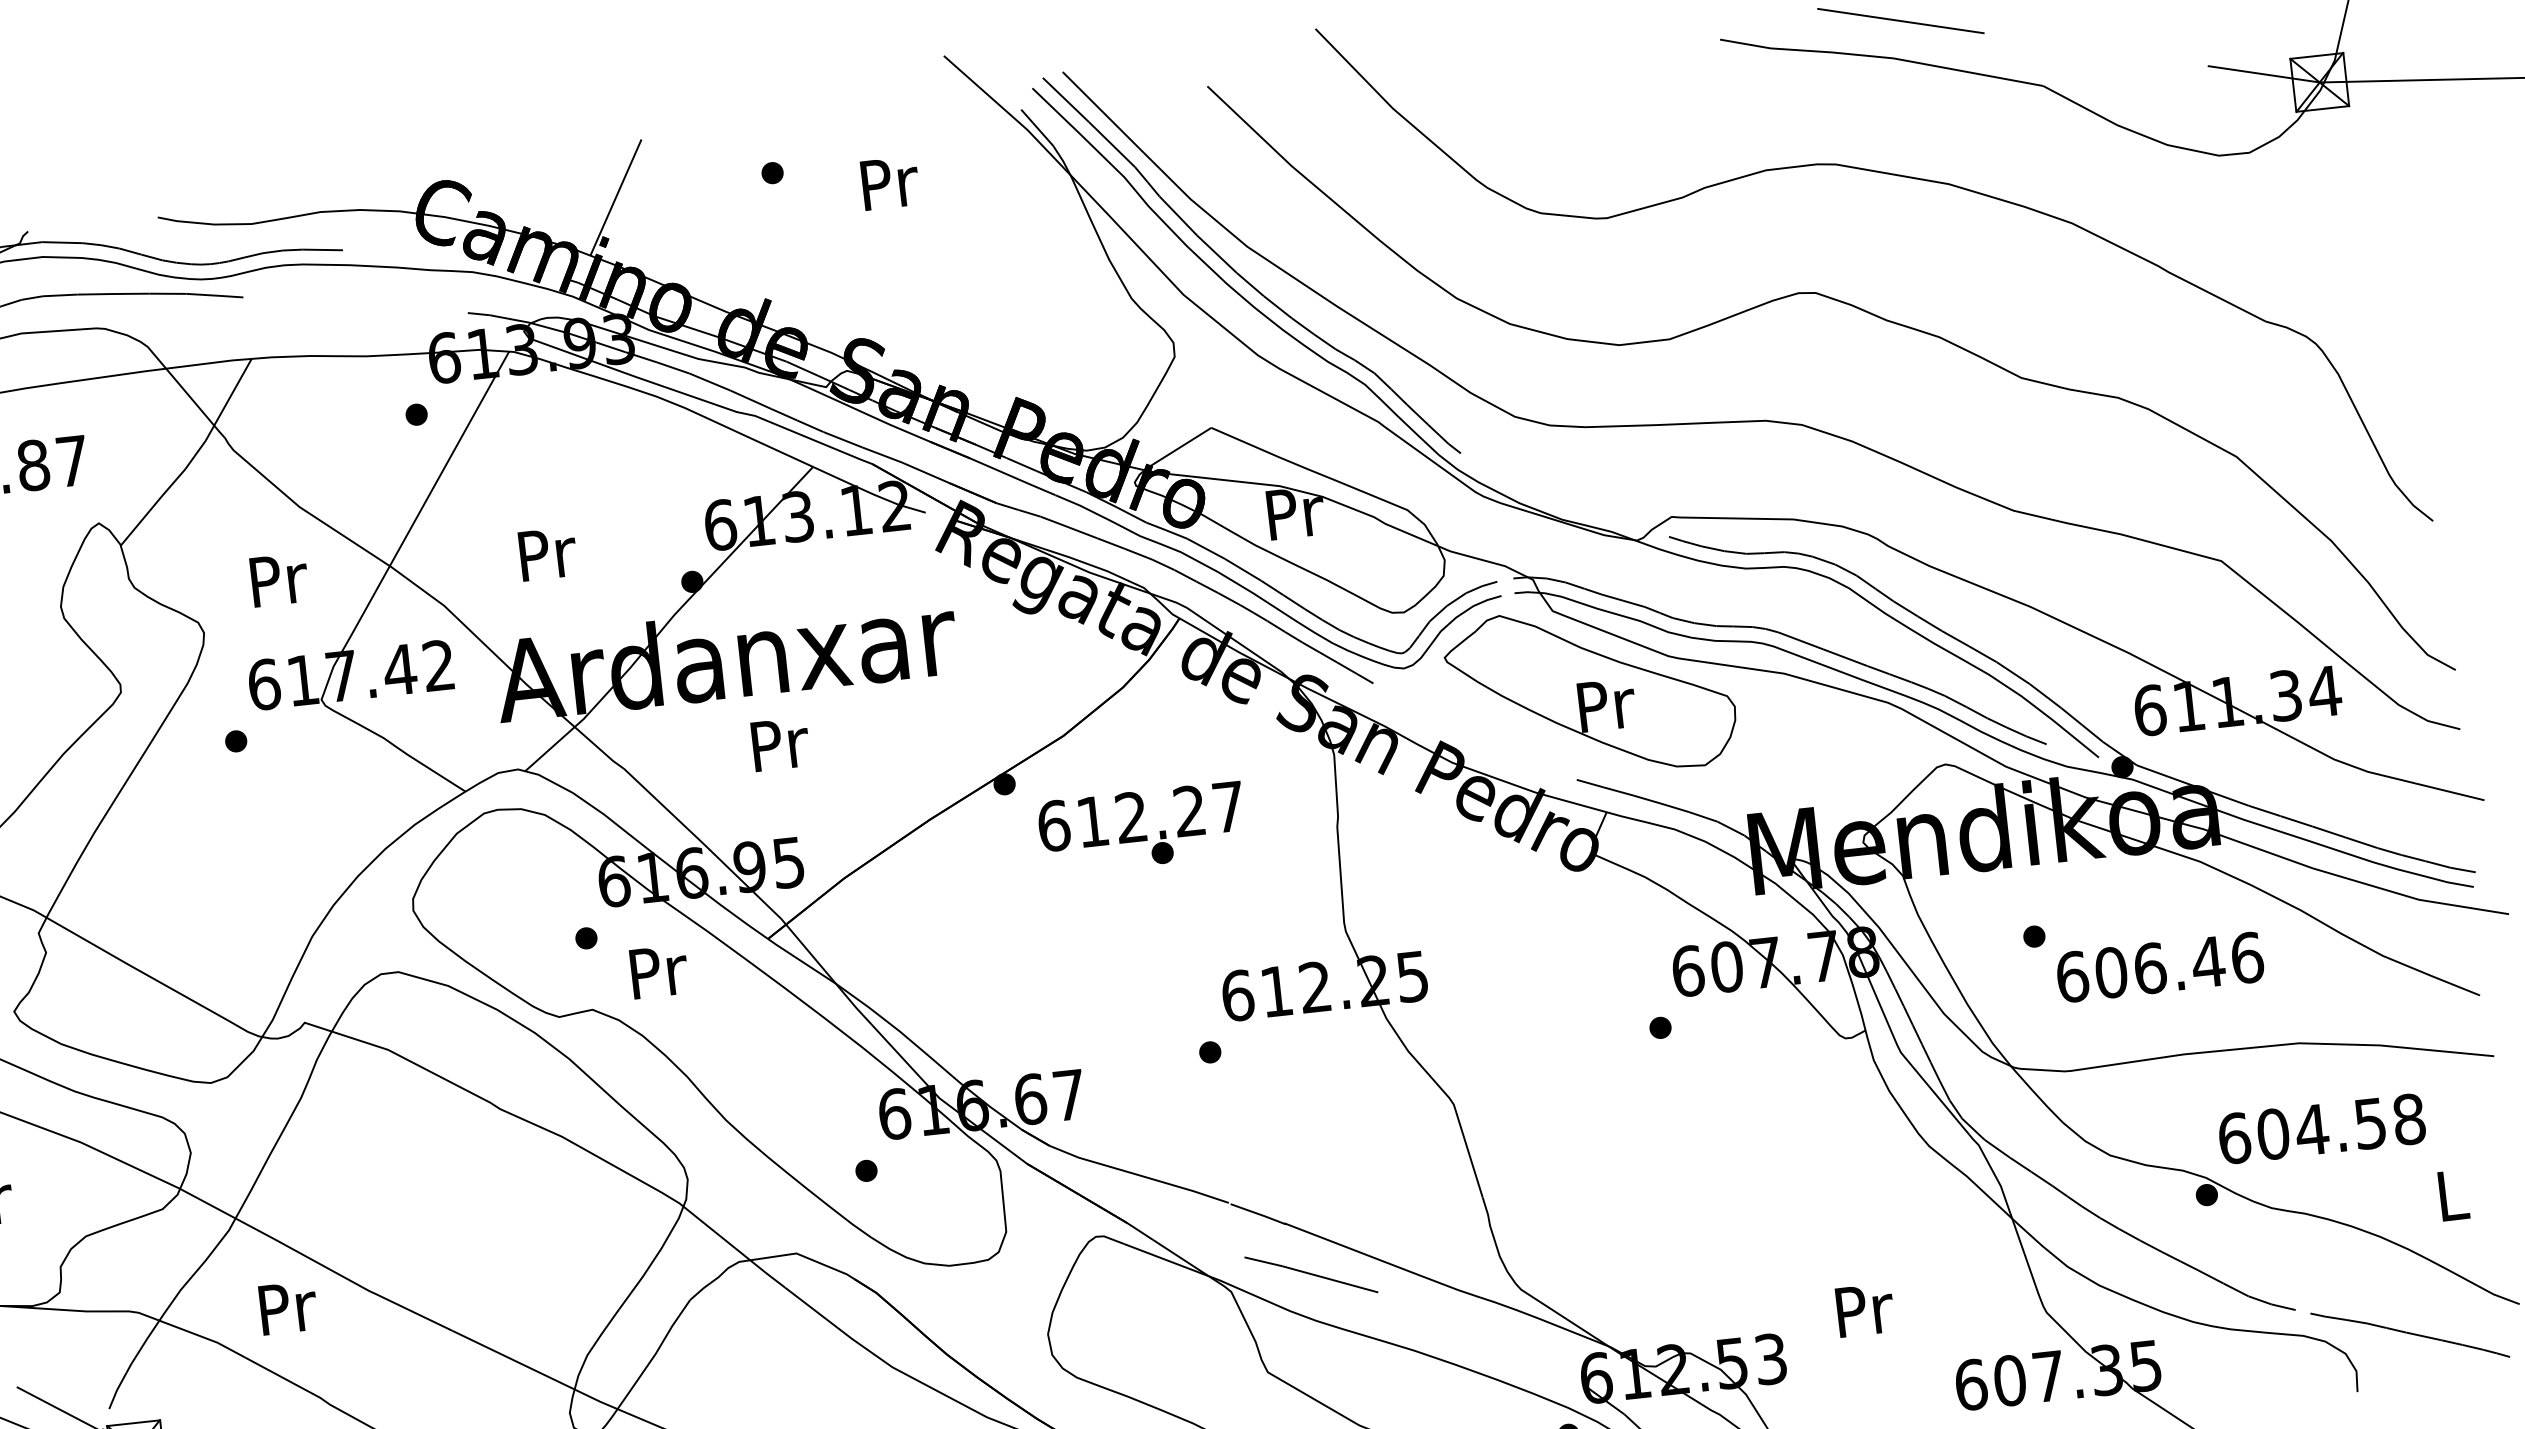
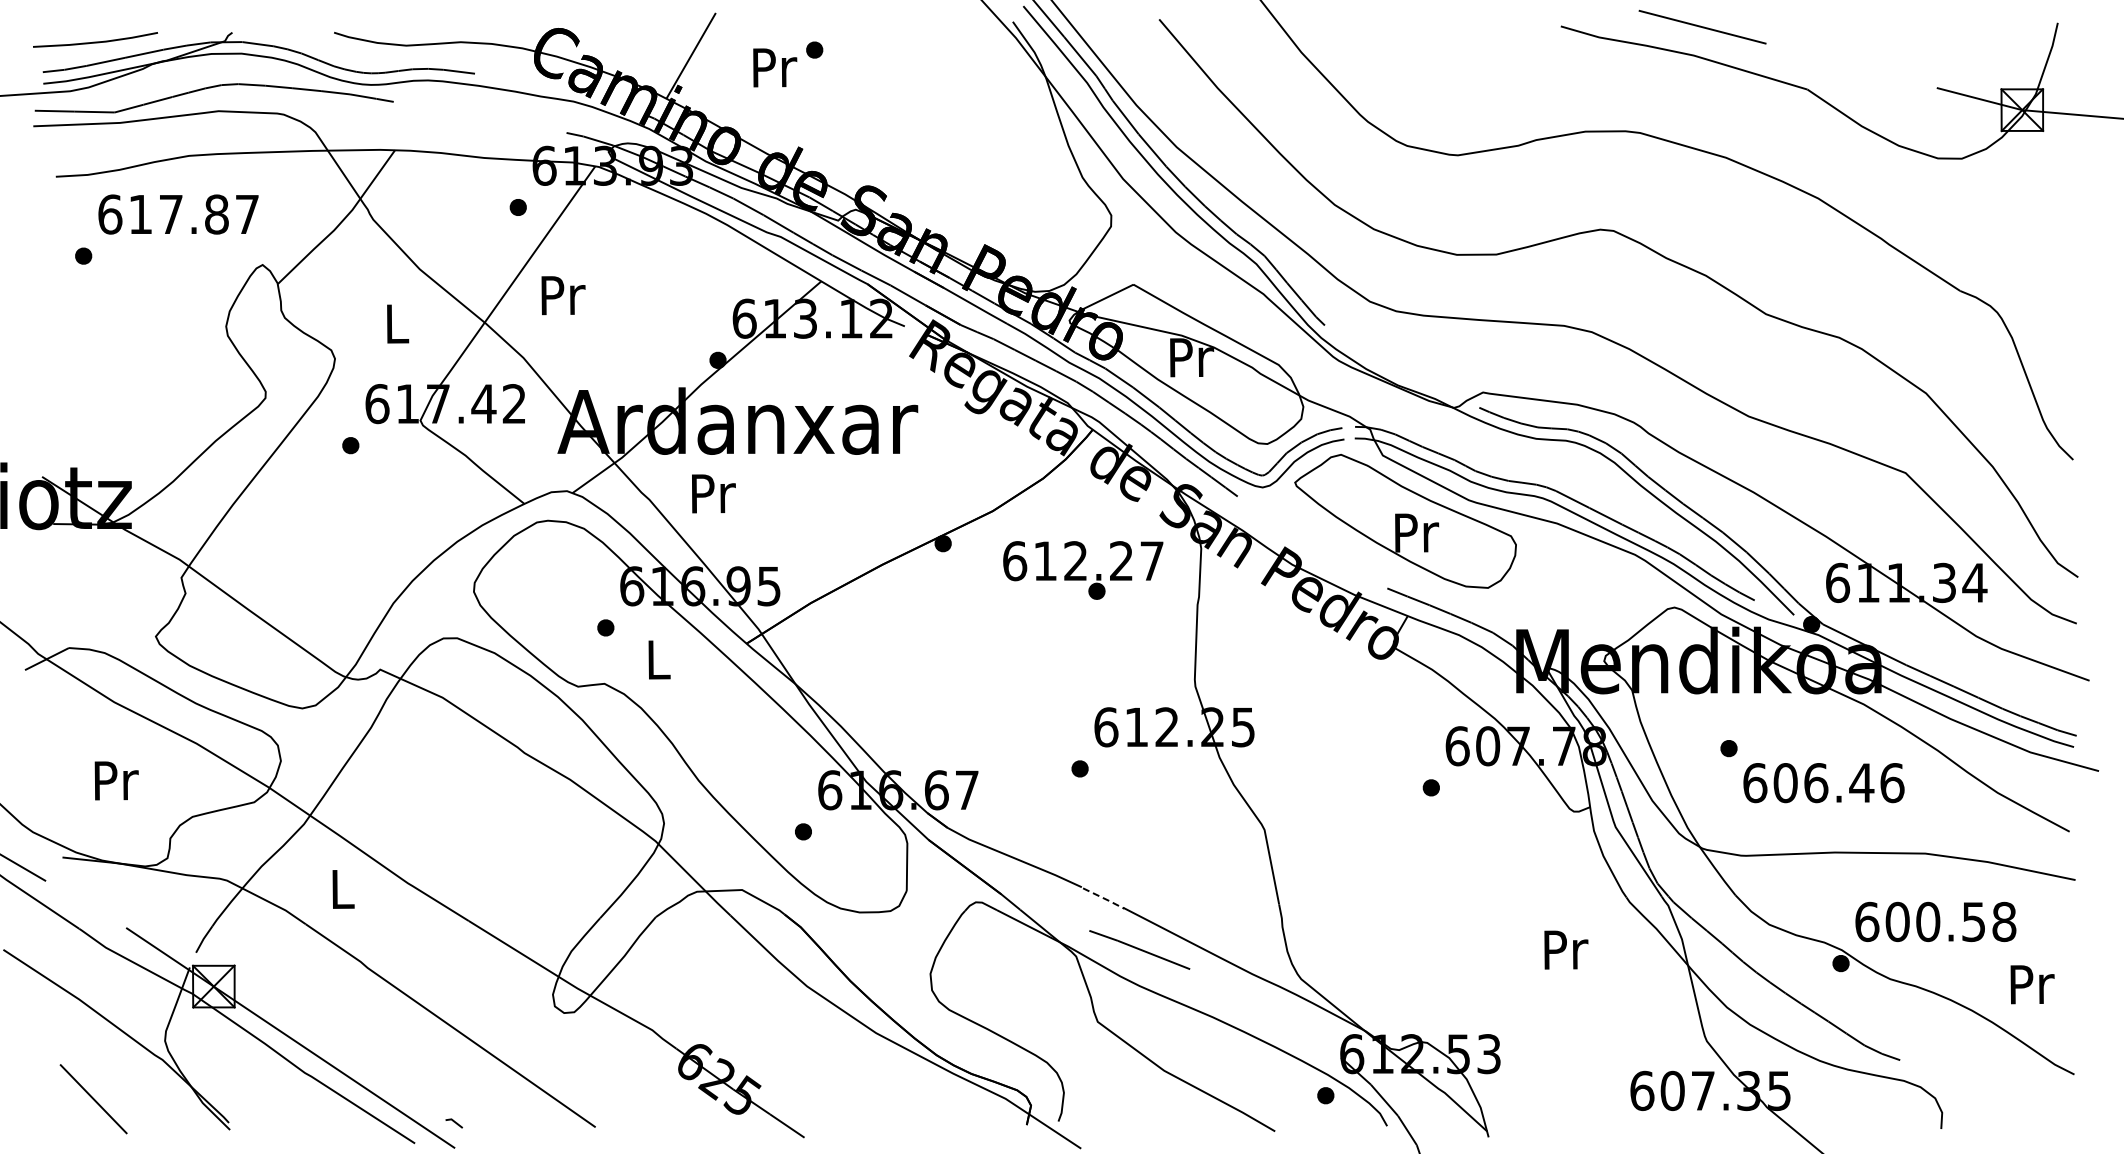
text: (890, 182) -> (775, 67), moved
text: (548, 553) -> (563, 295), moved
text: (280, 579) -> (398, 323), Pr -> L
text: (780, 743) -> (713, 493), moved
text: (1142, 828) -> (1083, 570), moved
text: (659, 971) -> (659, 659), Pr -> L
text: (2311, 1129) -> (1927, 921), 604.58 -> 600.58
text: (2453, 1195) -> (2032, 984), L -> Pr
line: (1259, 1214) -> (1104, 898), solid -> dashed
text: (288, 1308) -> (343, 889), Pr -> L
text: (1865, 1309) -> (1566, 949), moved
curve: (2409, 1334) -> (1986, 1088), removed

